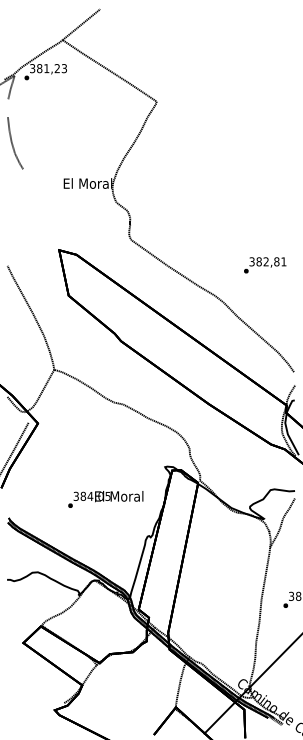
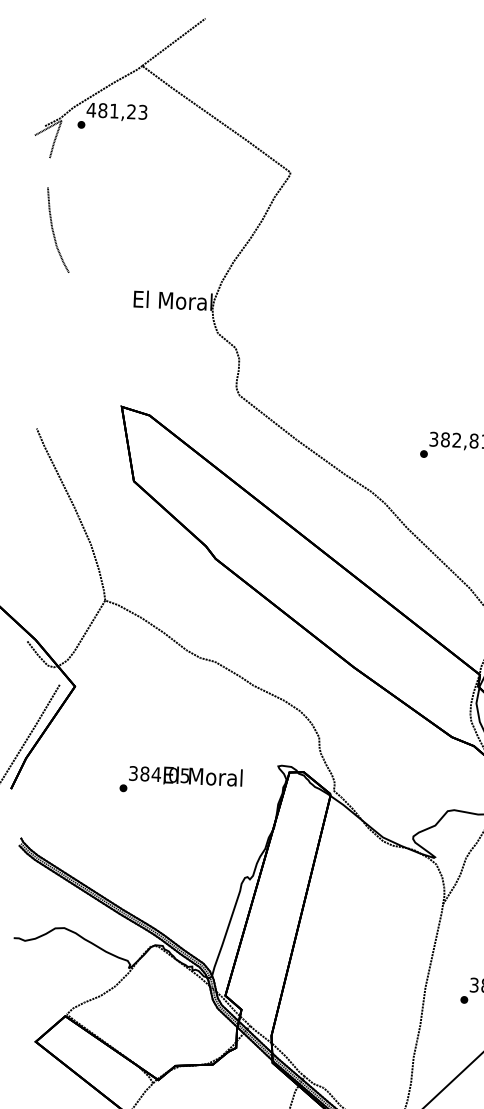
text: (32, 68) -> (91, 109), 381,23 -> 481,23
text: (105, 499) -> (180, 780), moved

